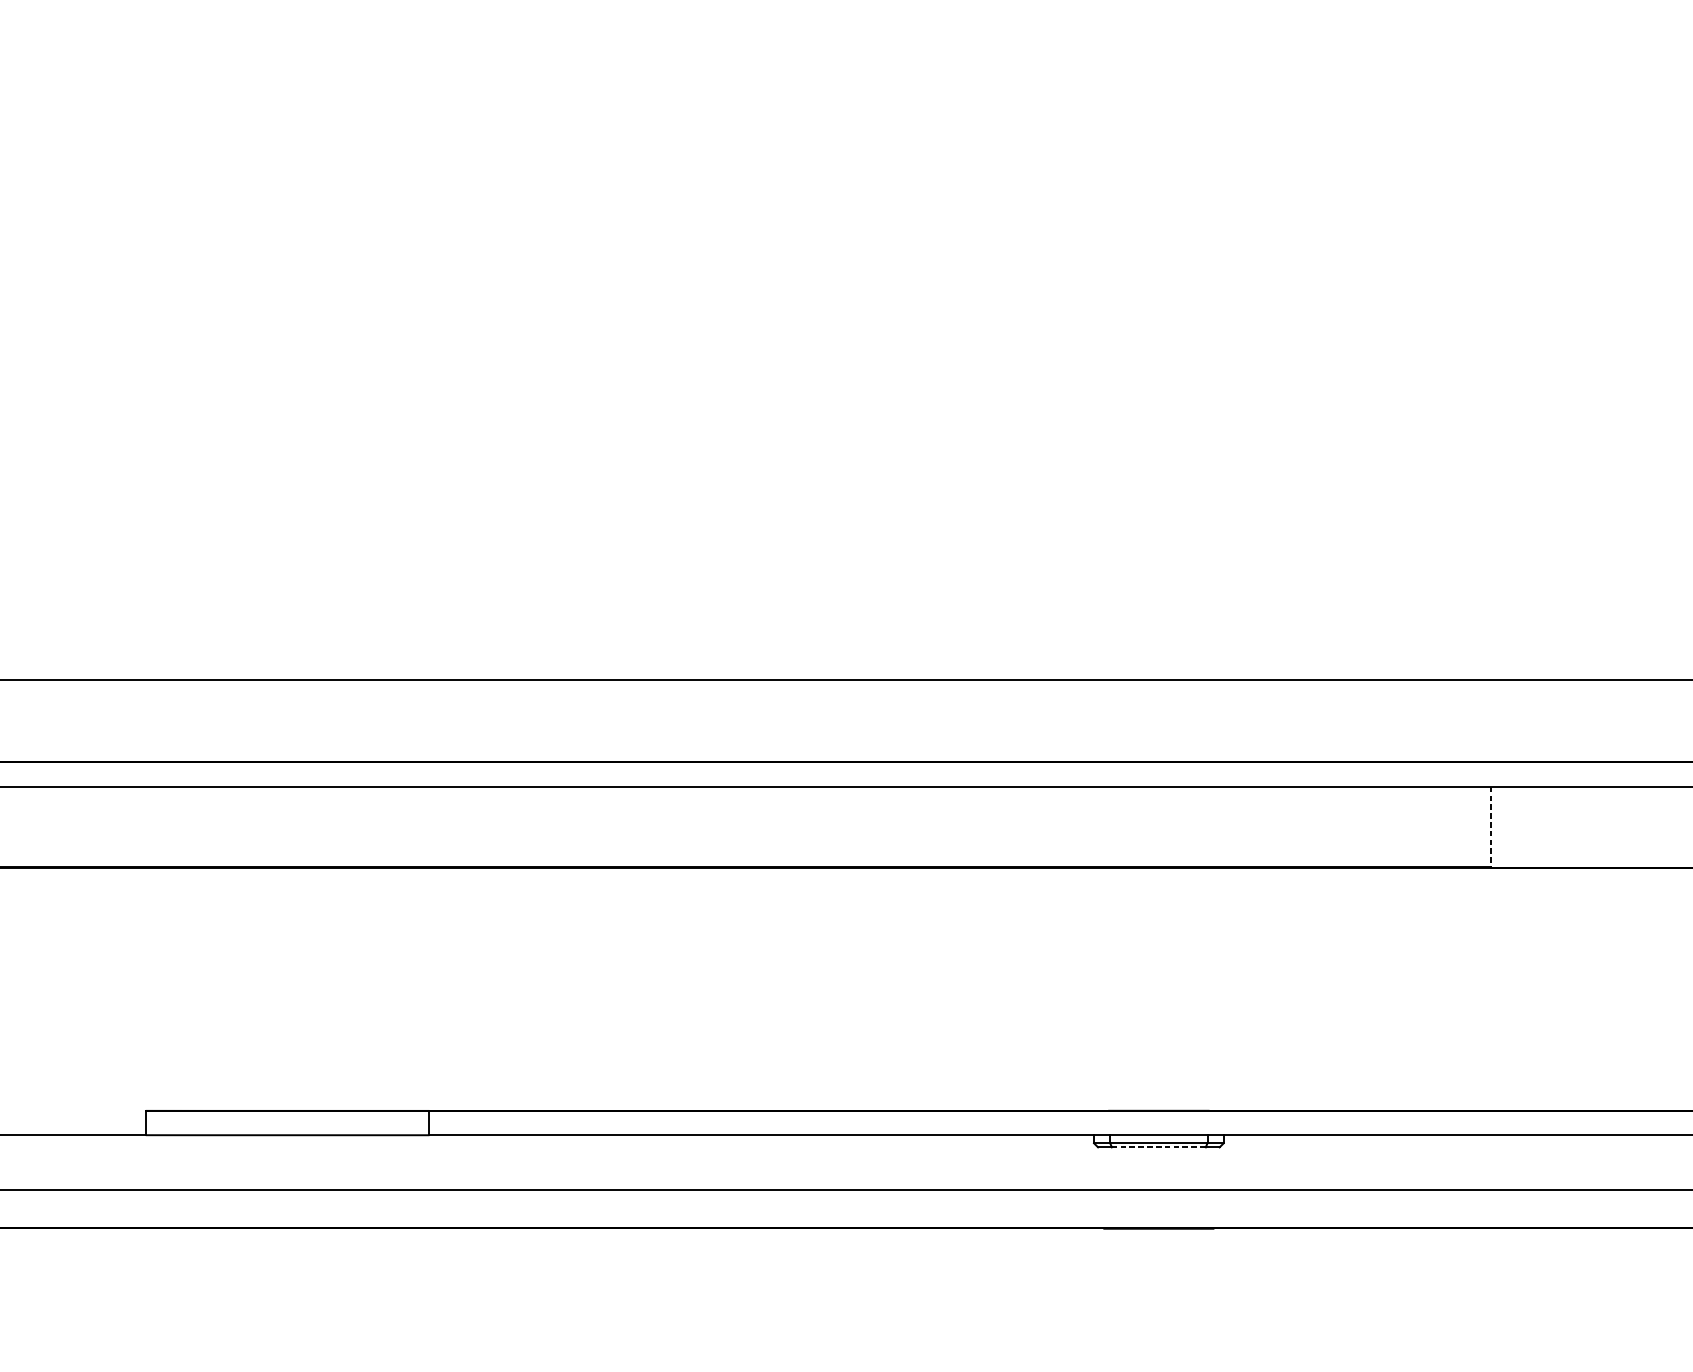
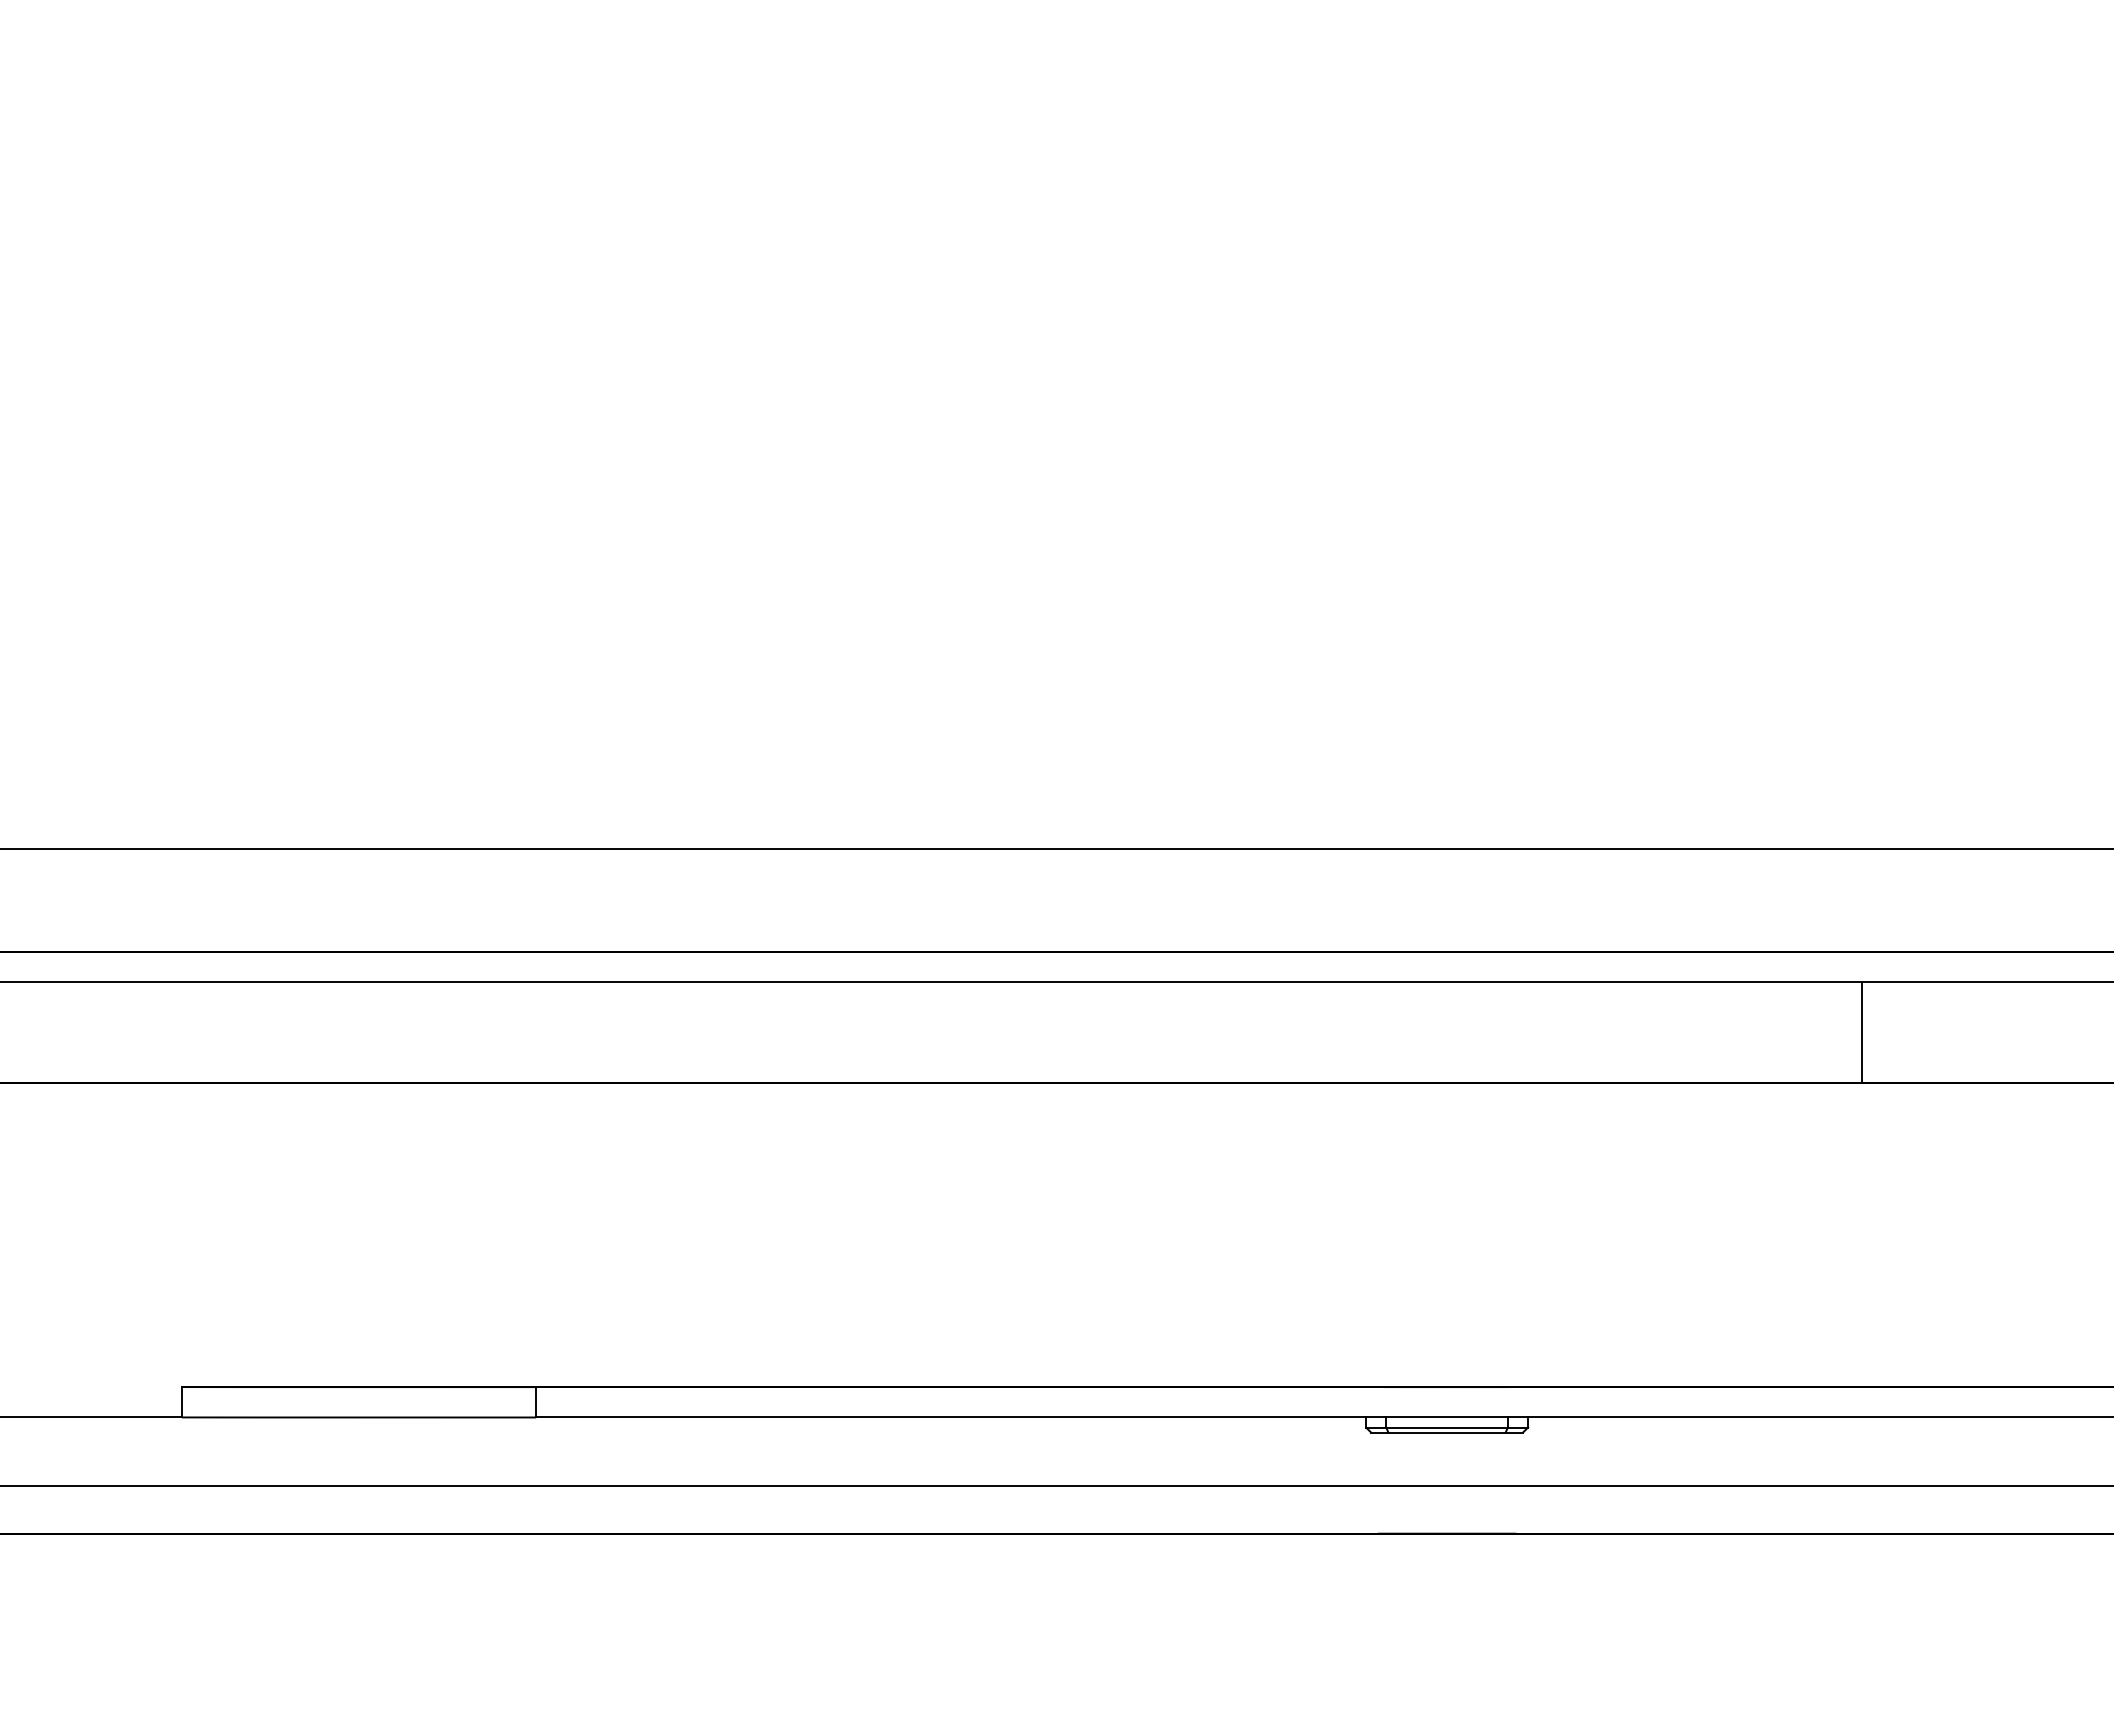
line: (1491, 826) -> (1862, 1032), dashed -> solid
line: (1159, 1147) -> (1447, 1432), dashed -> solid

